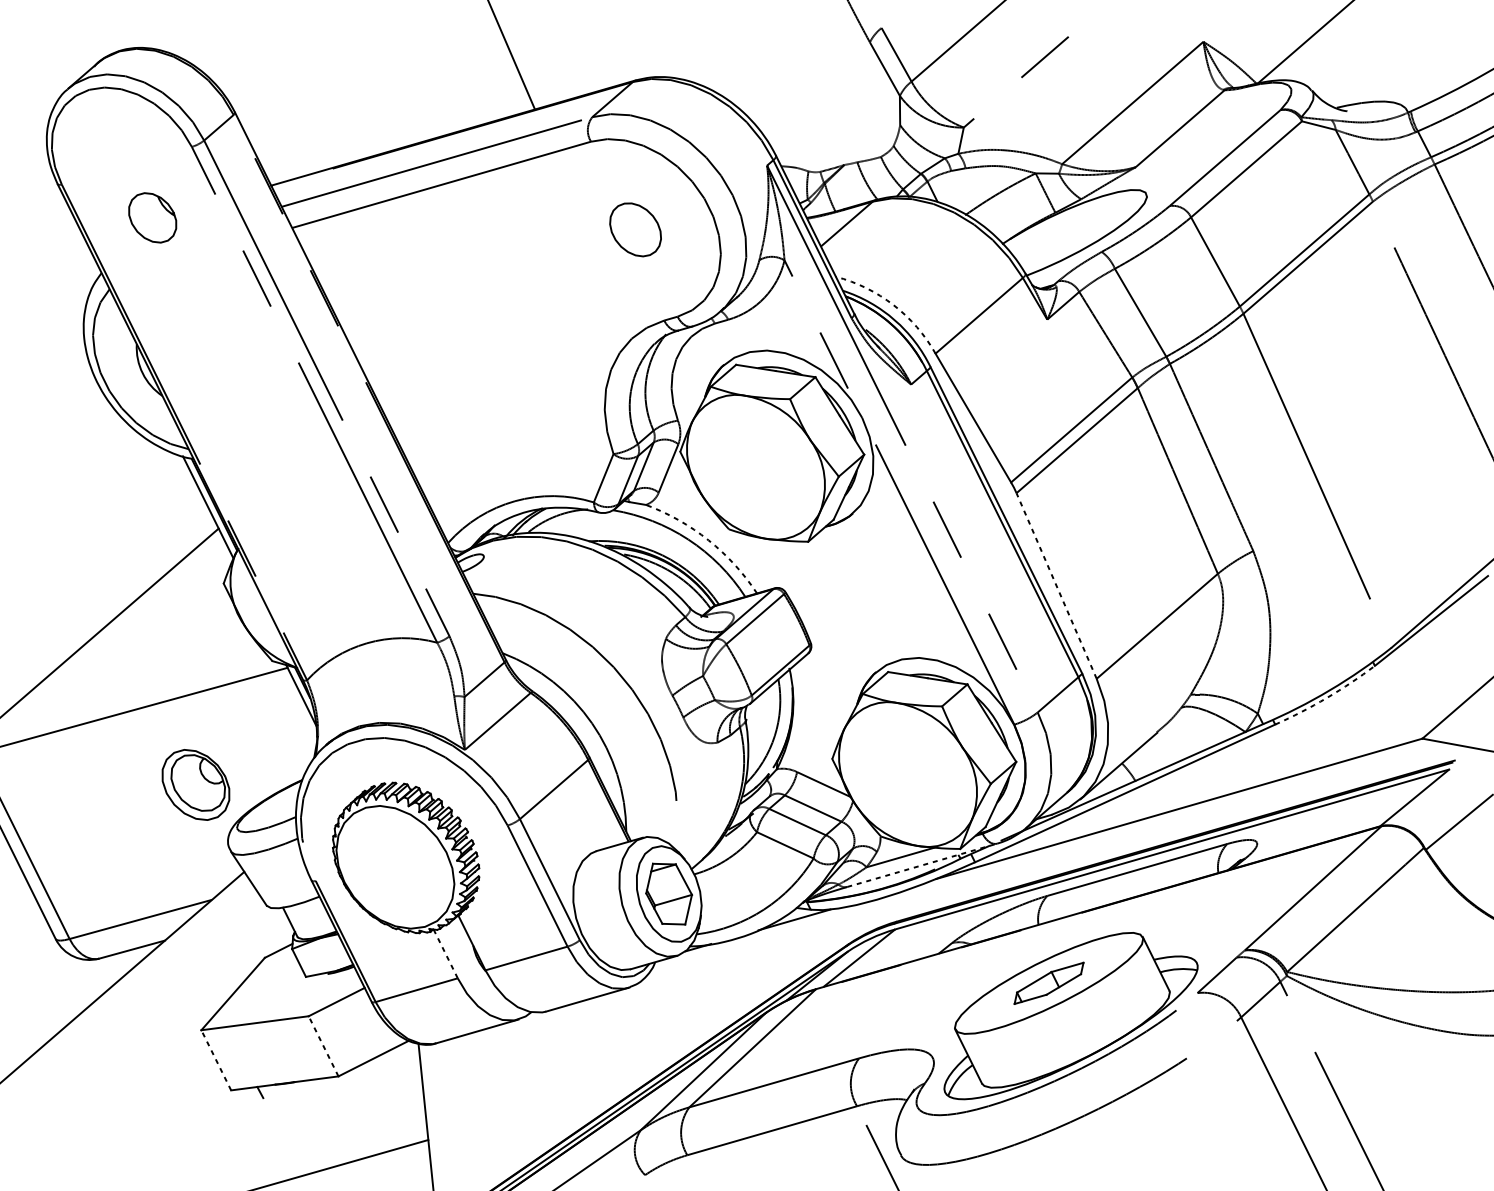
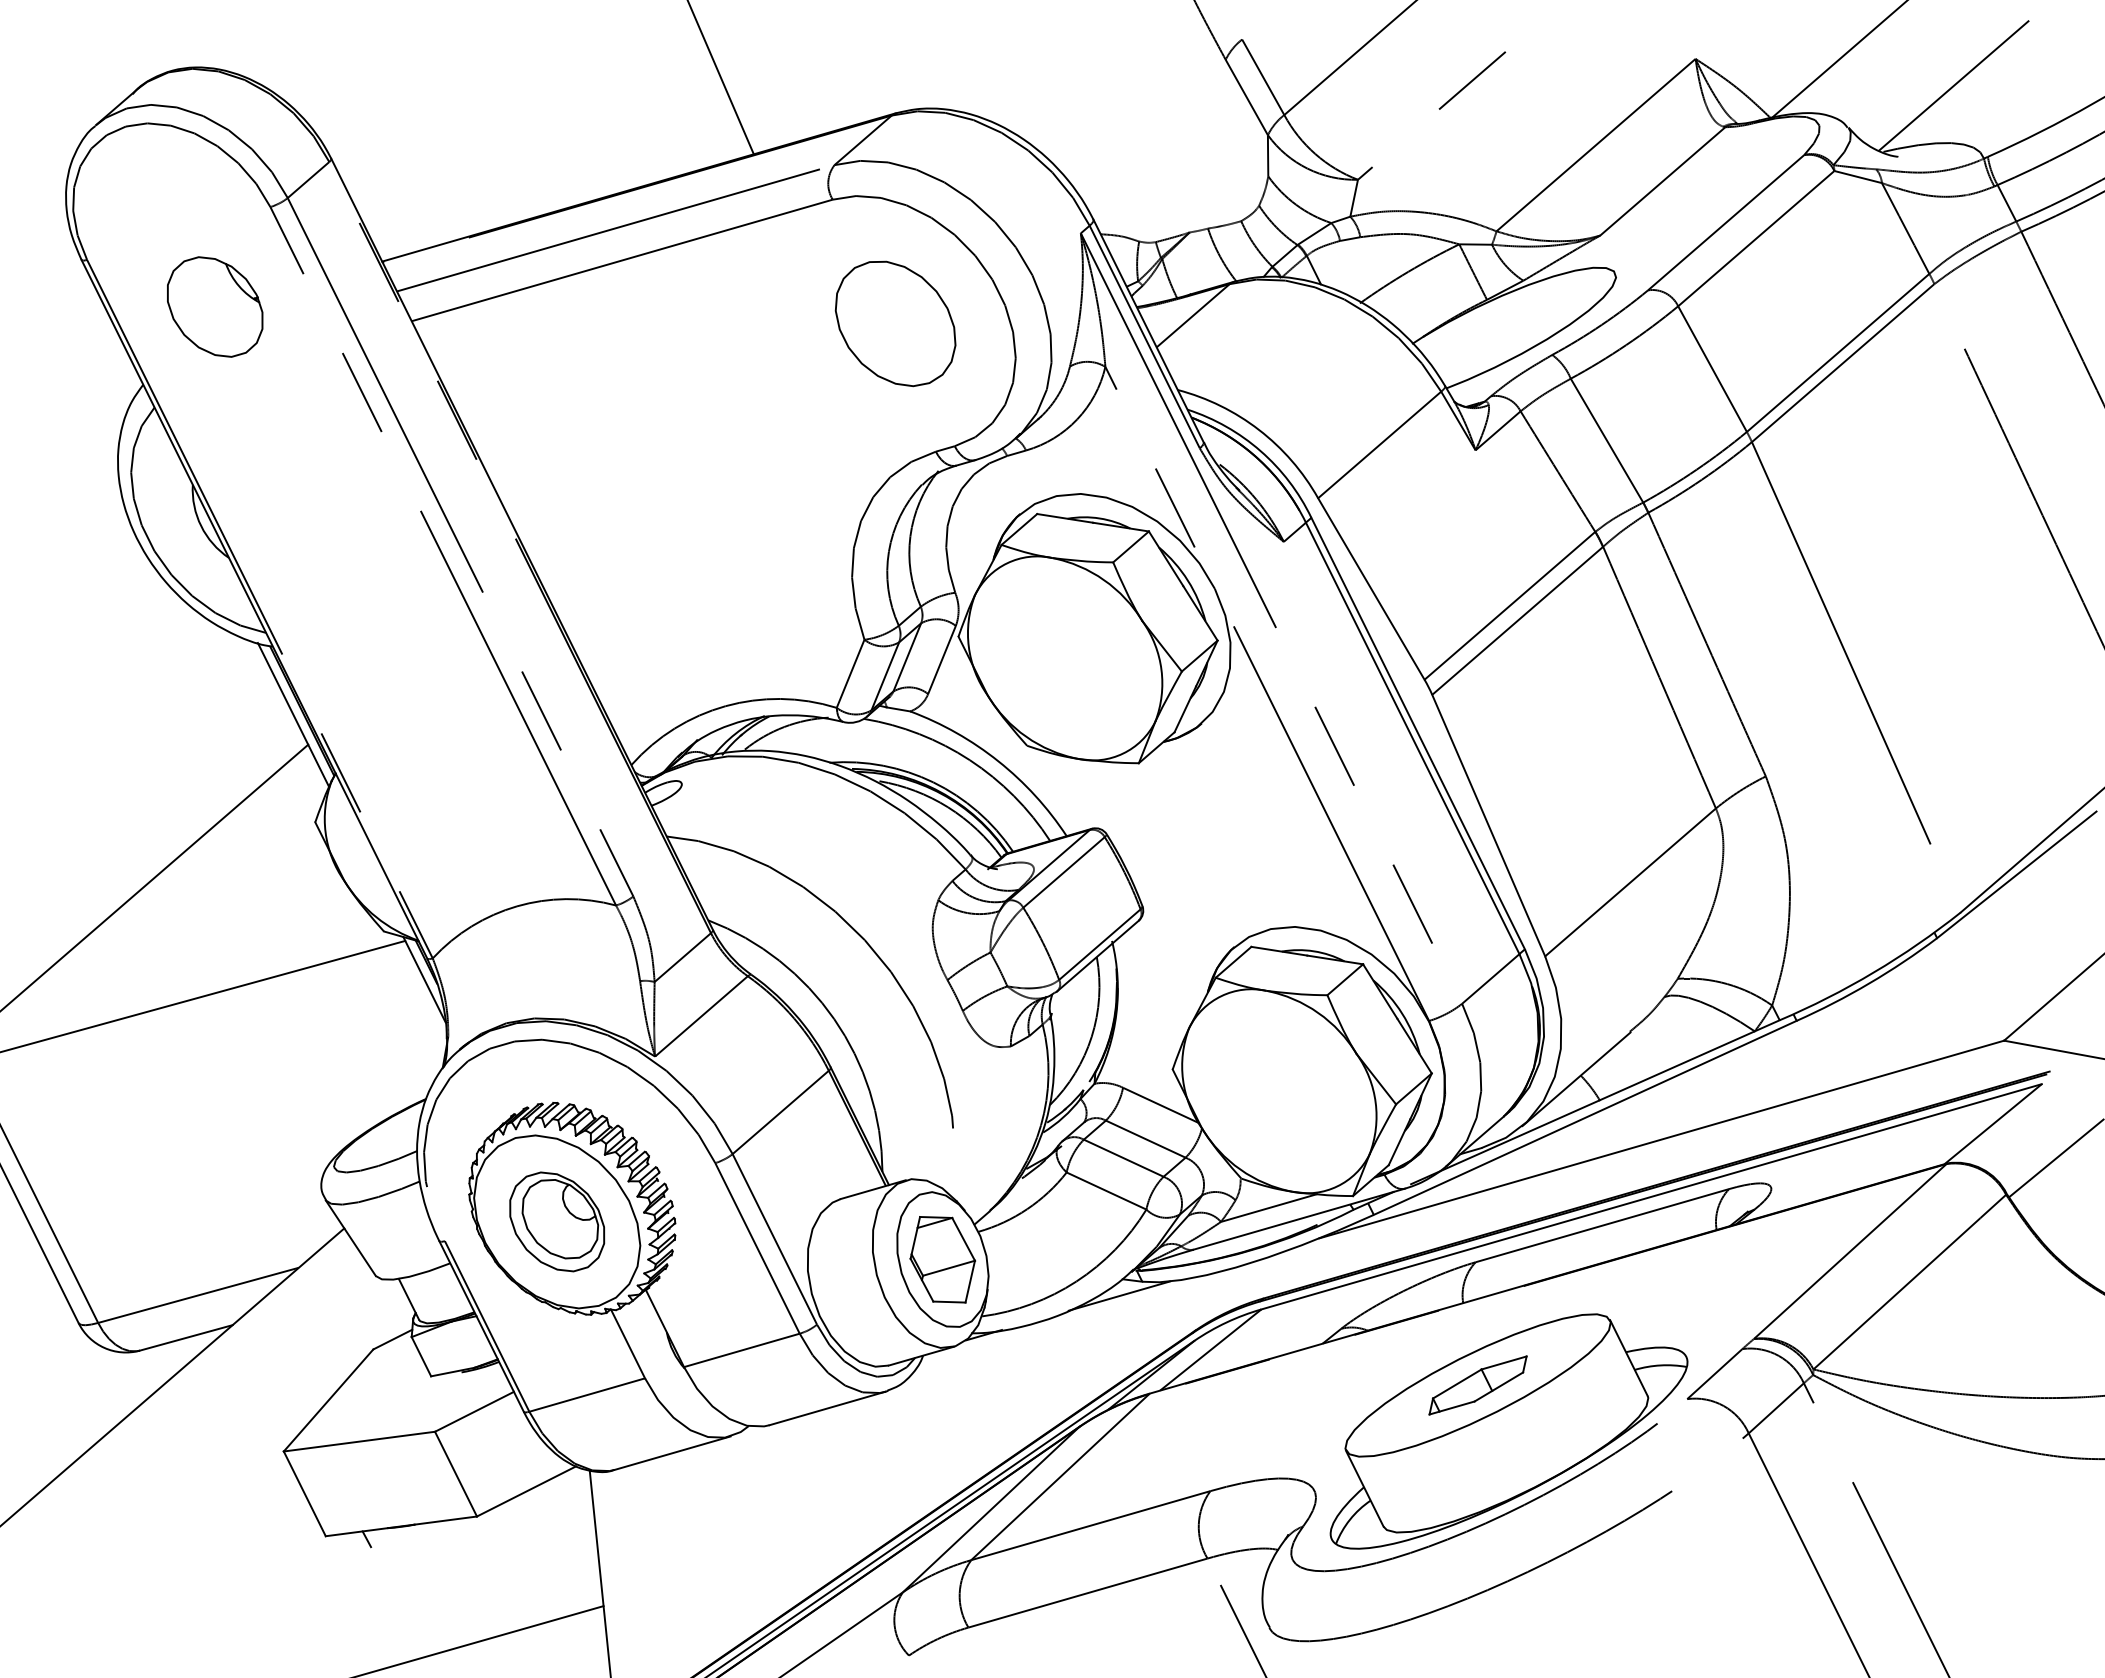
line: (1386, 60) -> (1953, 85), added
part: (152, 217) -> (215, 306), size x1.43
part: (635, 229) -> (895, 323), size x1.67
arc: (893, 304) -> (1258, 429), dashed -> solid
arc: (708, 540) -> (998, 761), dashed -> solid
line: (1056, 585) -> (1488, 825), dashed -> solid
arc: (1326, 698) -> (1869, 983), dashed -> solid
part: (196, 784) -> (557, 1221), moved
line: (922, 865) -> (1299, 1219), dashed -> solid
line: (446, 954) -> (628, 1344), dashed -> solid
line: (323, 1045) -> (455, 1473), dashed -> solid
line: (216, 1060) -> (304, 1493), dashed -> solid

